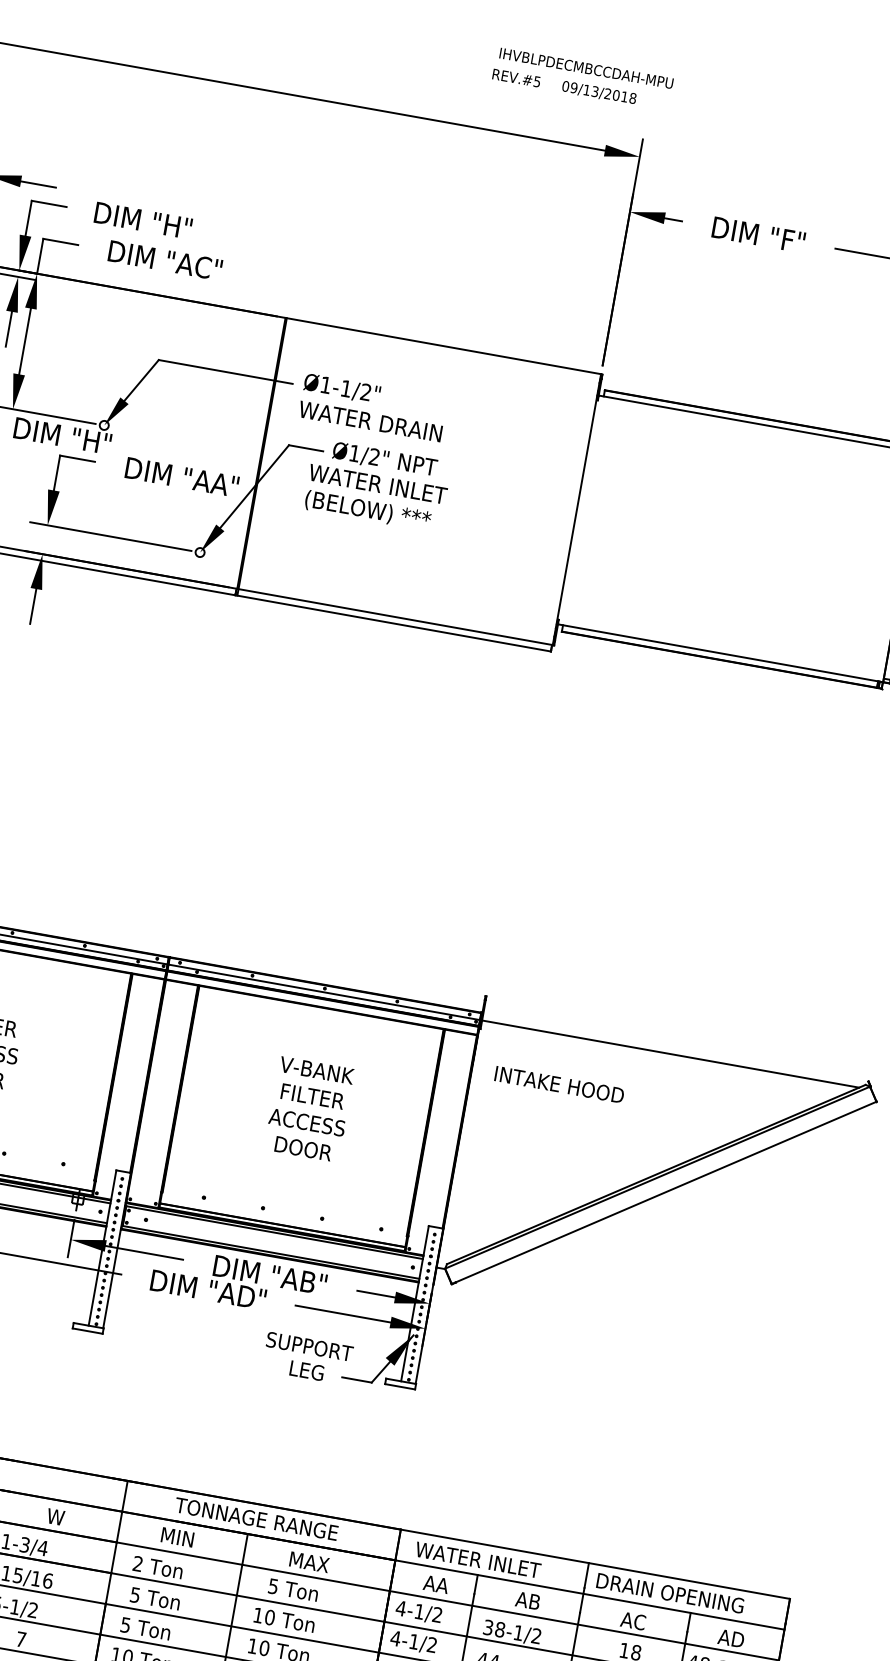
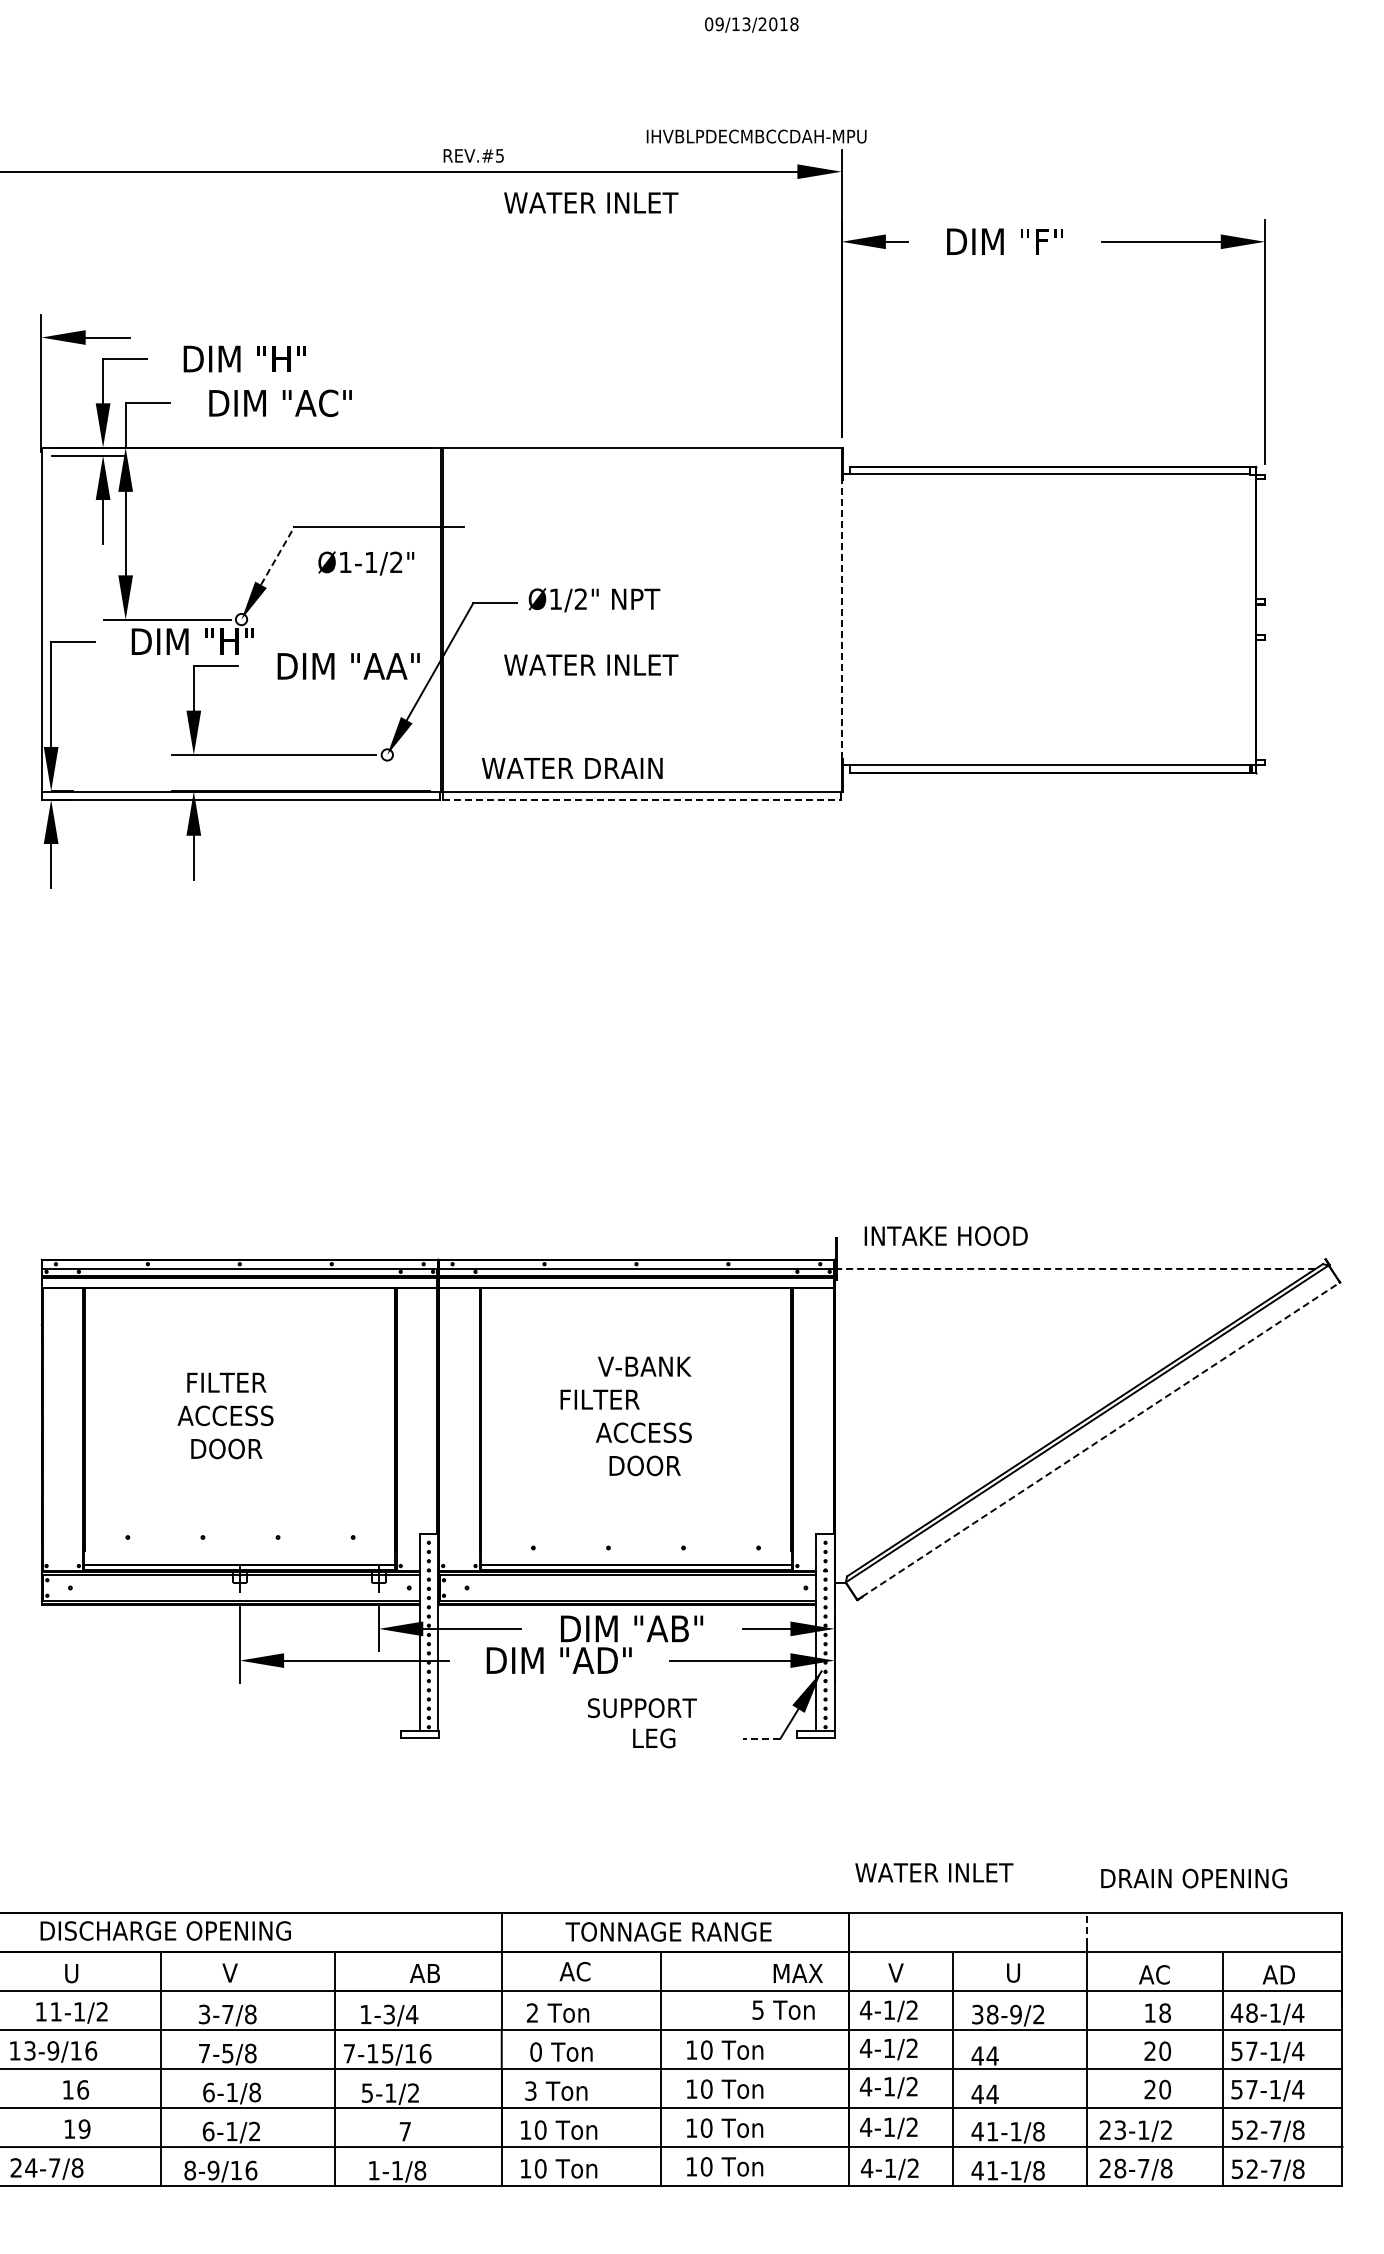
text: (586, 68) -> (756, 136), moved
text: (516, 77) -> (473, 155), moved
text: (599, 92) -> (751, 24), moved
line: (141, 380) -> (277, 555), solid -> dashed
text: (342, 388) -> (366, 563), moved
text: (370, 421) -> (572, 768), moved
text: (378, 483) -> (591, 202), moved
line: (576, 509) -> (841, 619), solid -> dashed
text: (373, 511) -> (591, 666), (BELOW) *** -> WATER INLET
line: (394, 623) -> (642, 799), solid -> dashed
line: (670, 1053) -> (1075, 1268), solid -> dashed
text: (559, 1084) -> (945, 1235), moved
text: (312, 1096) -> (599, 1399), moved
line: (666, 1191) -> (1101, 1439), solid -> dashed
text: (309, 1346) -> (642, 1707), moved
text: (307, 1370) -> (654, 1738), moved
line: (356, 1379) -> (761, 1738), solid -> dashed
text: (58, 1517) -> (424, 1973), W -> AB
text: (177, 1537) -> (575, 1971), MIN -> AC
text: (478, 1559) -> (934, 1872), moved
text: (308, 1562) -> (797, 1973), moved
line: (586, 1575) -> (1087, 1928), solid -> dashed
text: (435, 1584) -> (903, 1972), AA -> V
text: (293, 1589) -> (783, 2009), moved
text: (669, 1593) -> (1193, 1878), moved
text: (134, 1594) -> (535, 2051), 5 -> 0
text: (528, 1600) -> (1020, 1972), AB -> U
text: (125, 1624) -> (530, 2090), 5 -> 3
text: (518, 1632) -> (1015, 2014), 38-1/2 -> 38-9/2

